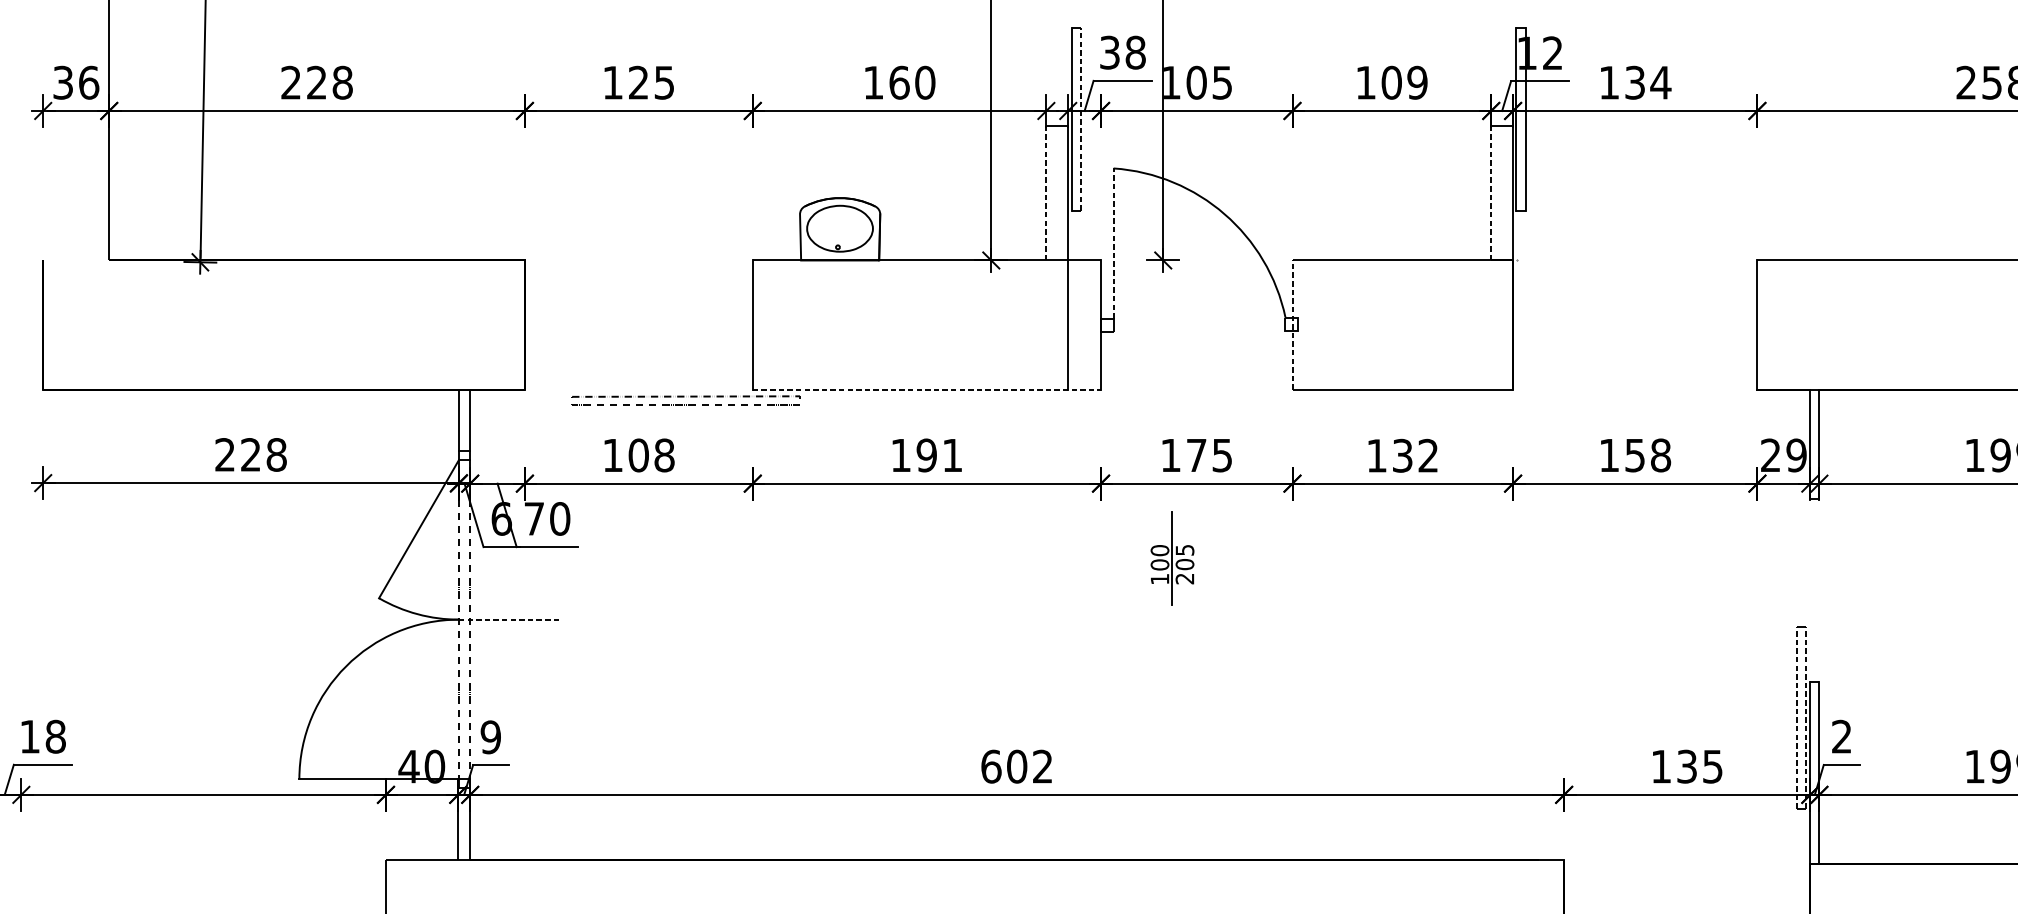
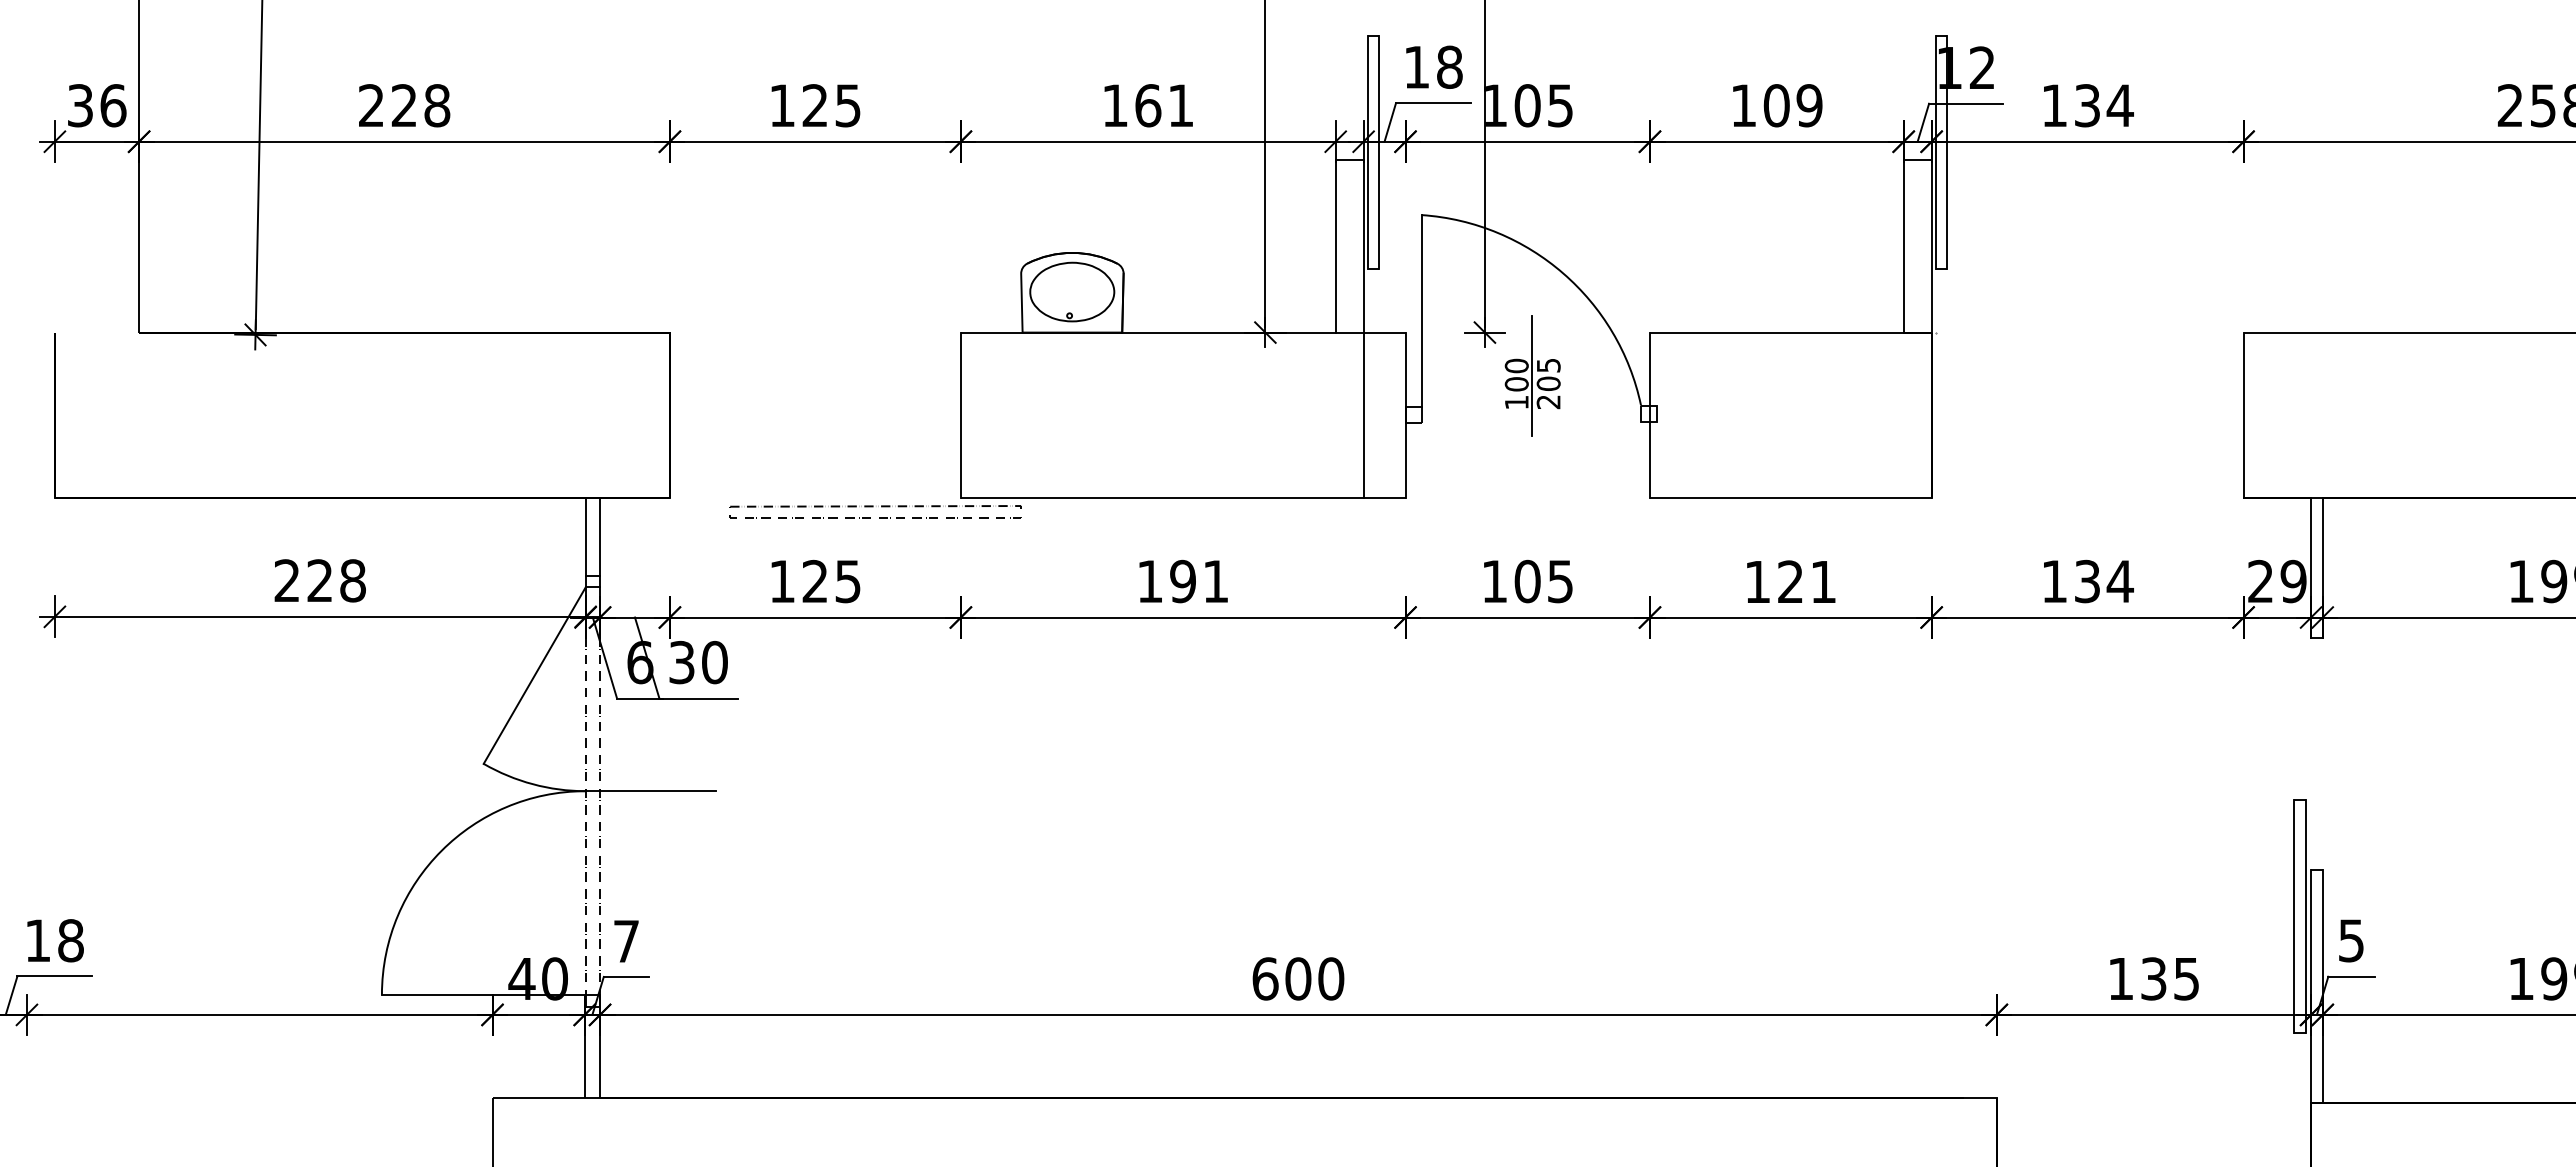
text: (1109, 52) -> (1416, 66), 38 -> 18
text: (925, 82) -> (1181, 105), 160 -> 161
line: (1080, 119) -> (1379, 152), dashed -> solid
line: (1046, 192) -> (1335, 245), dashed -> solid
line: (1491, 192) -> (1903, 245), dashed -> solid
line: (1113, 243) -> (1421, 310), dashed -> solid
line: (1292, 325) -> (1649, 415), dashed -> solid
line: (927, 389) -> (1183, 497), dashed -> solid
text: (651, 455) -> (831, 581), 108 -> 125
text: (1196, 455) -> (1527, 581), 175 -> 105
text: (1415, 455) -> (1806, 581), 132 -> 121
text: (1648, 455) -> (2104, 581), 158 -> 134
text: (533, 518) -> (681, 662), 70 -> 30
part: (1172, 558) -> (1532, 375), moved
line: (510, 619) -> (651, 791), dashed -> solid
line: (1797, 717) -> (2294, 915), dashed -> solid
line: (1805, 717) -> (2305, 915), dashed -> solid
text: (1841, 736) -> (2351, 940), 2 -> 5
text: (490, 737) -> (626, 941), 9 -> 7
text: (1043, 766) -> (1331, 978), 602 -> 600

